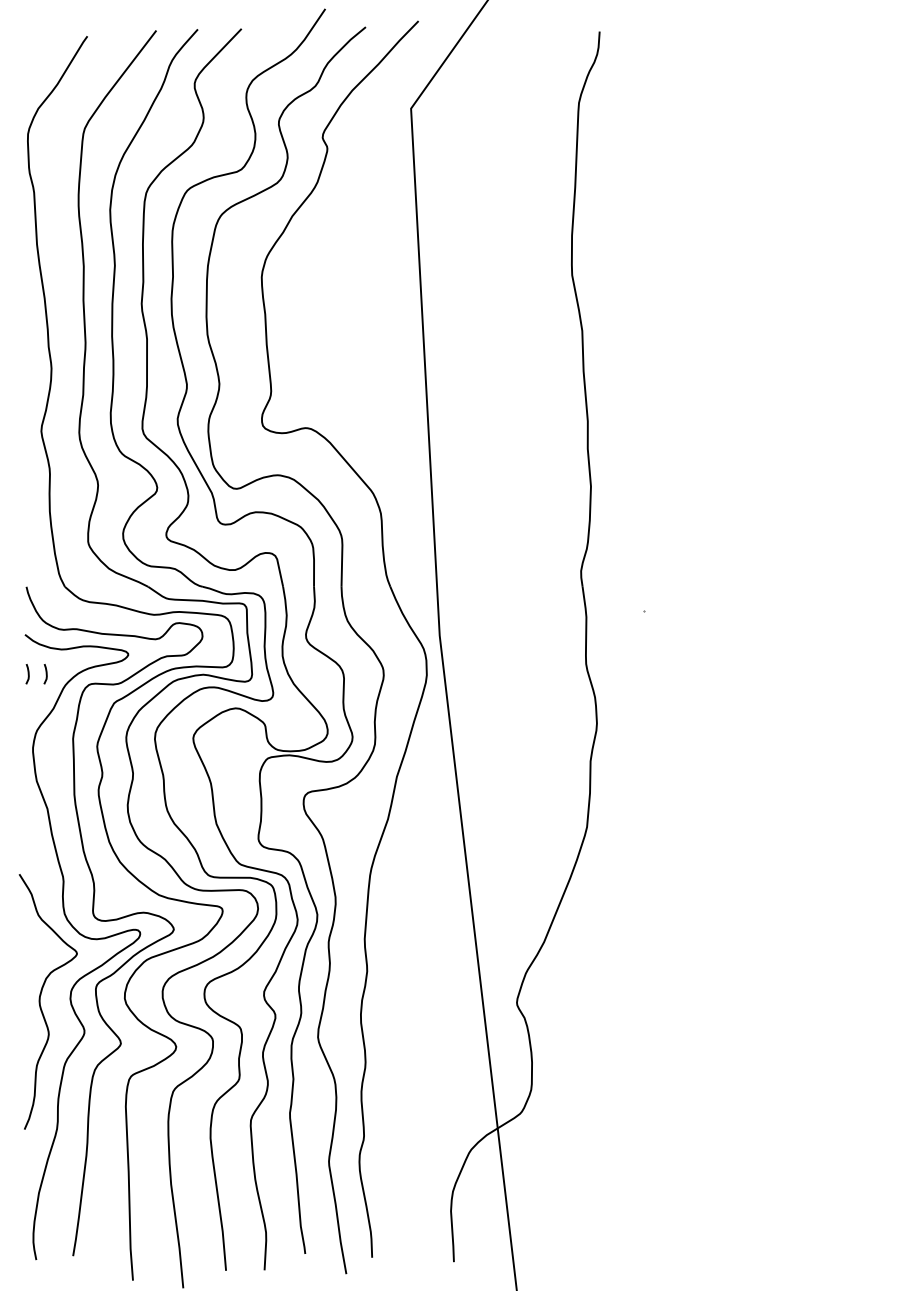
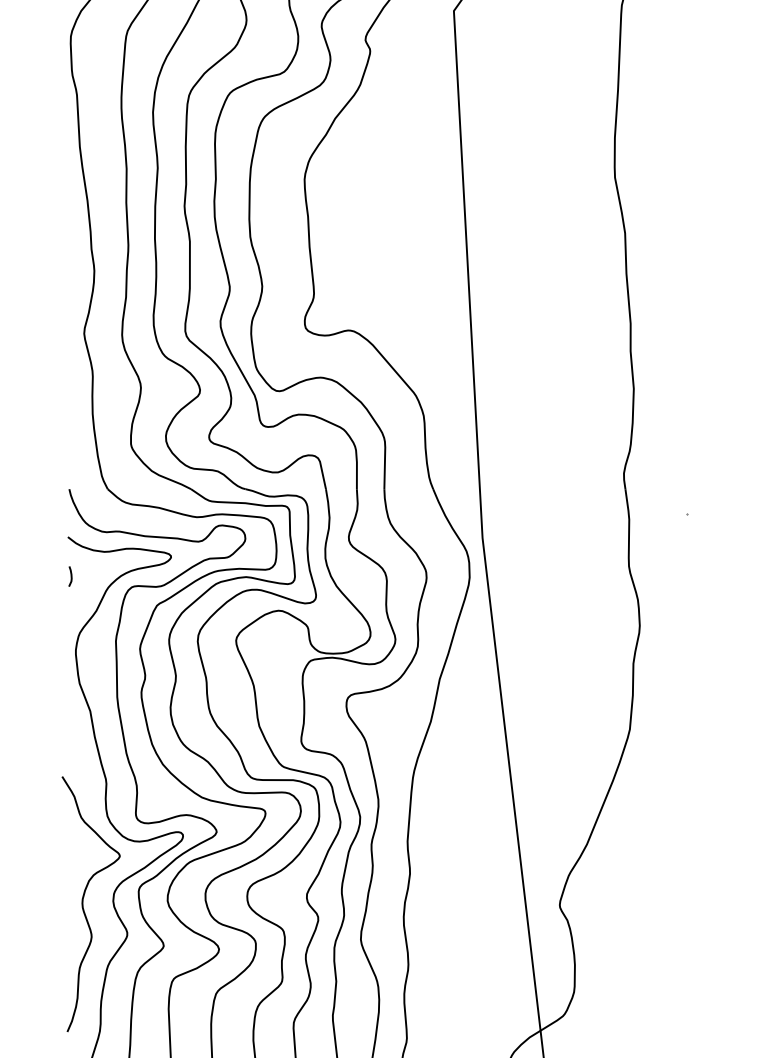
curve: (45, 674) -> (88, 576), removed

